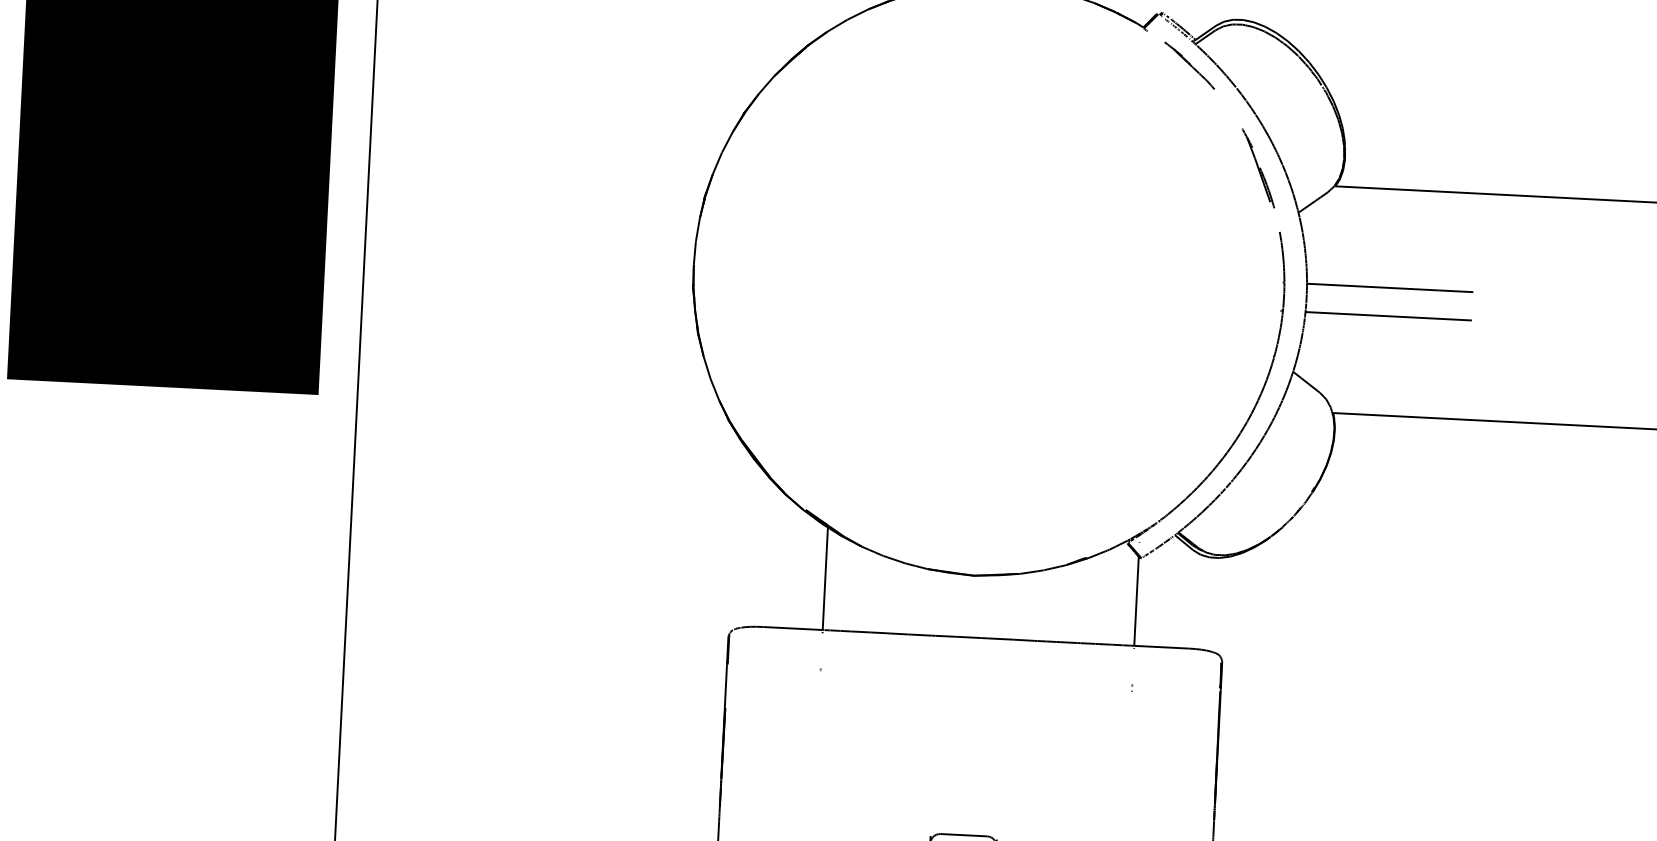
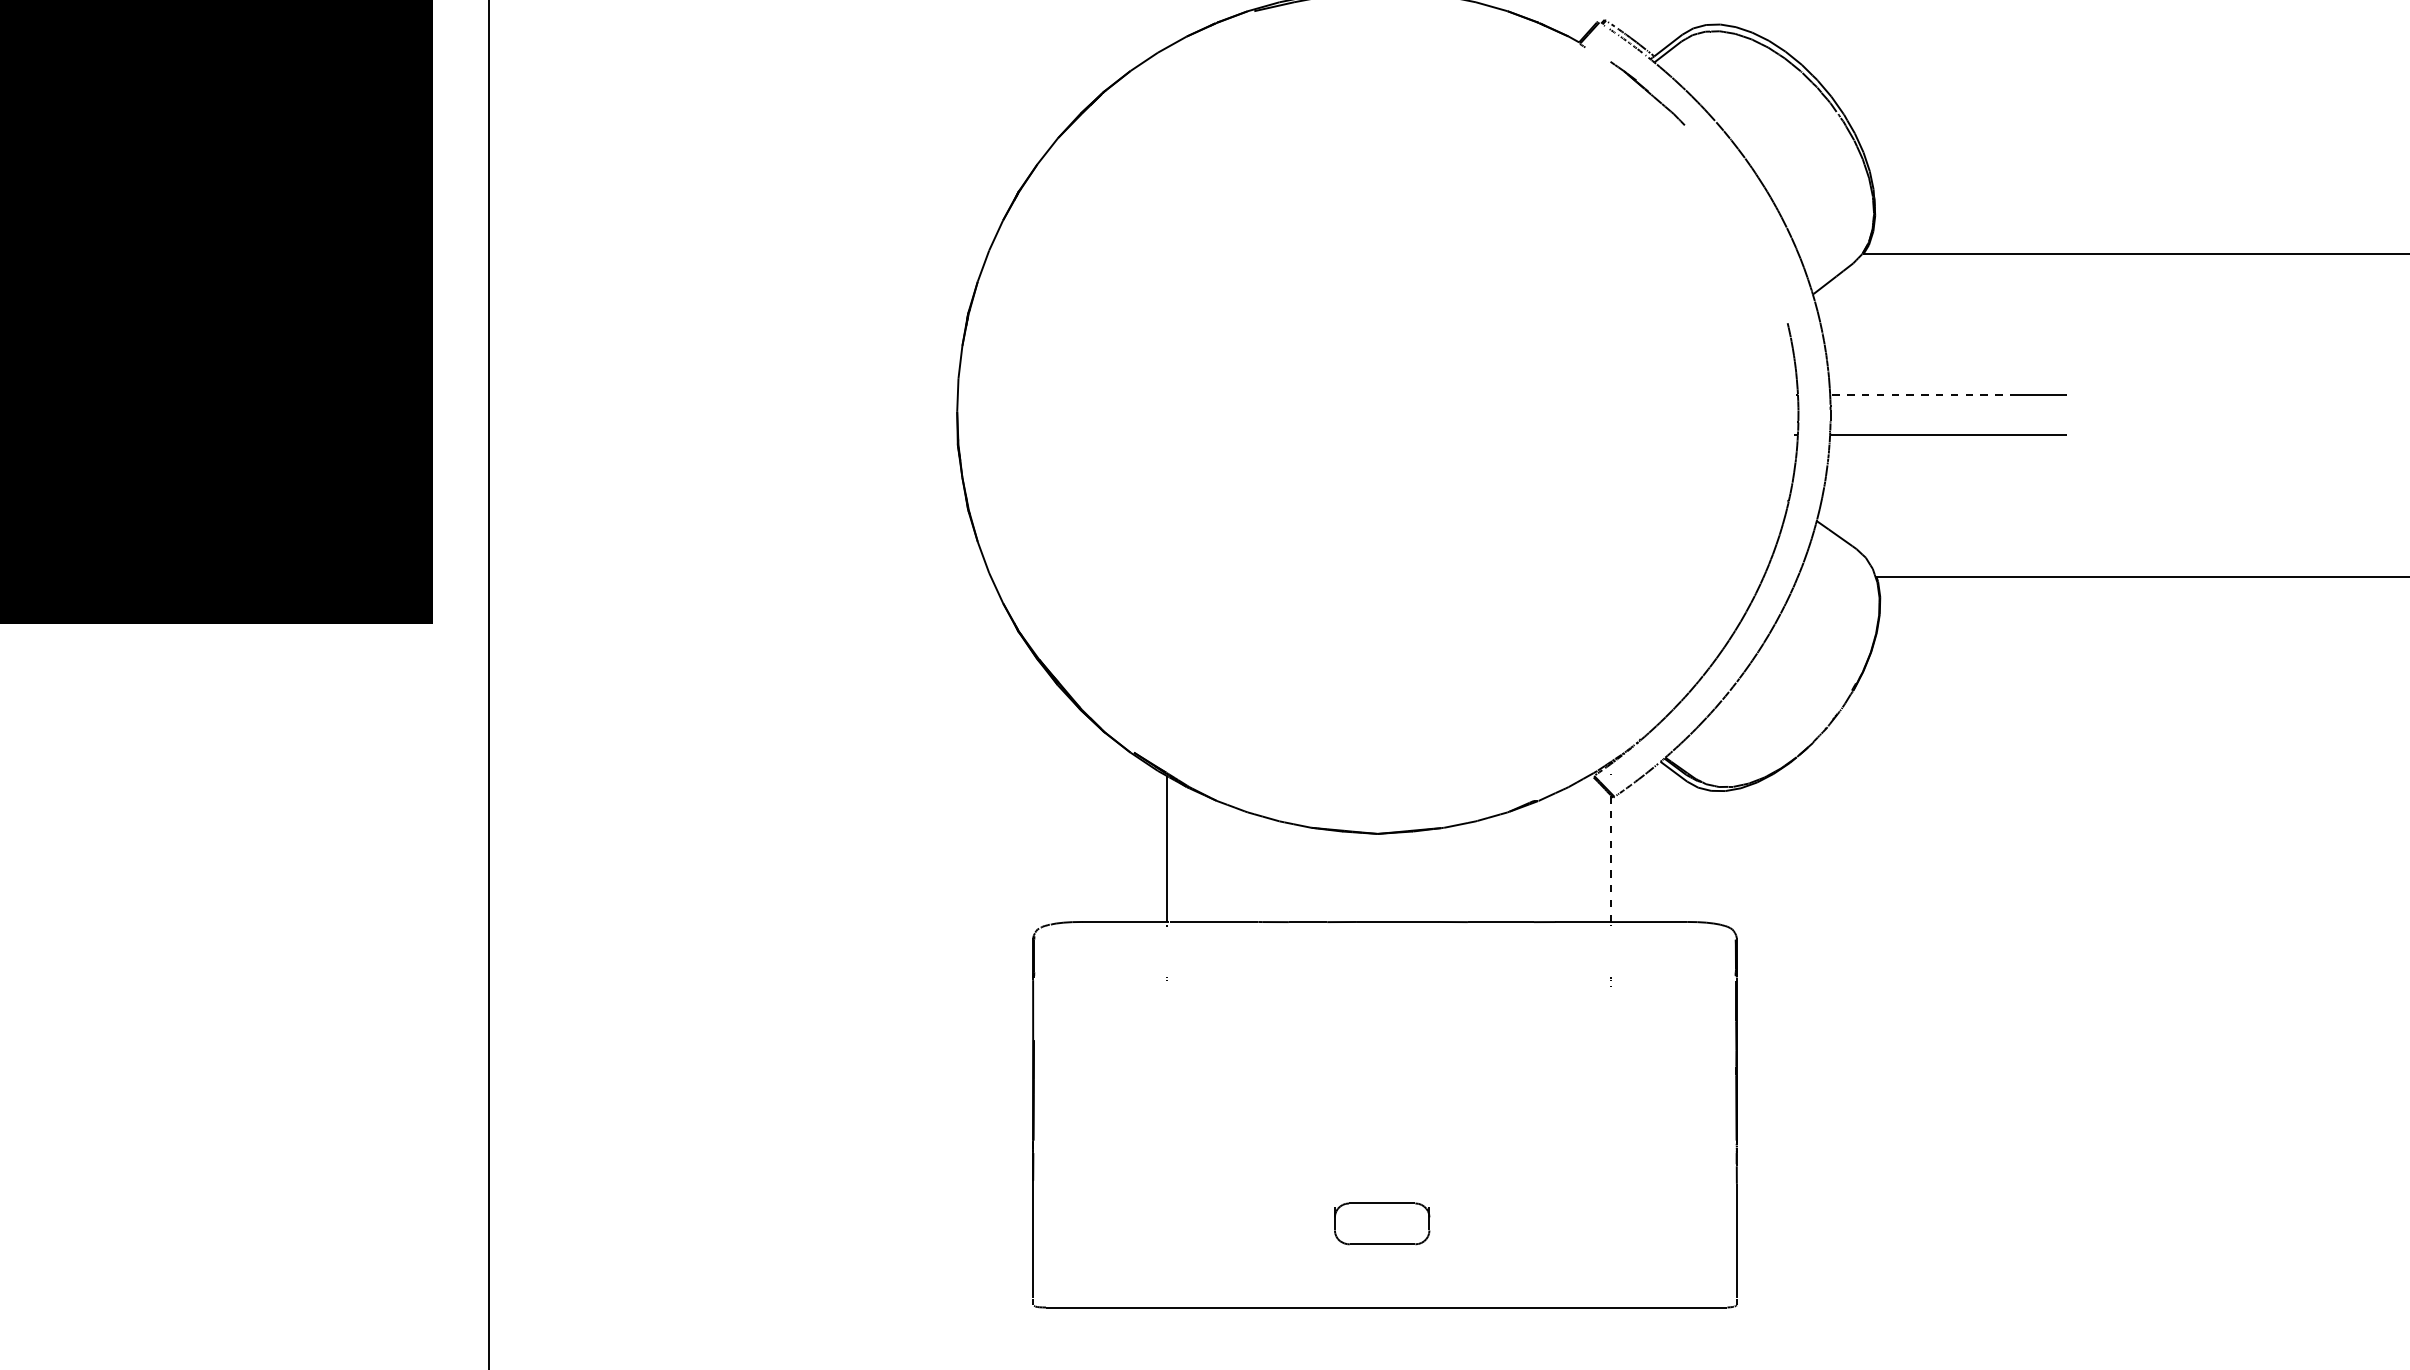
part: (1258, 168) -> (1752, 234), removed
line: (1372, 286) -> (1923, 394), solid -> dashed
line: (1136, 601) -> (1610, 858), solid -> dashed

